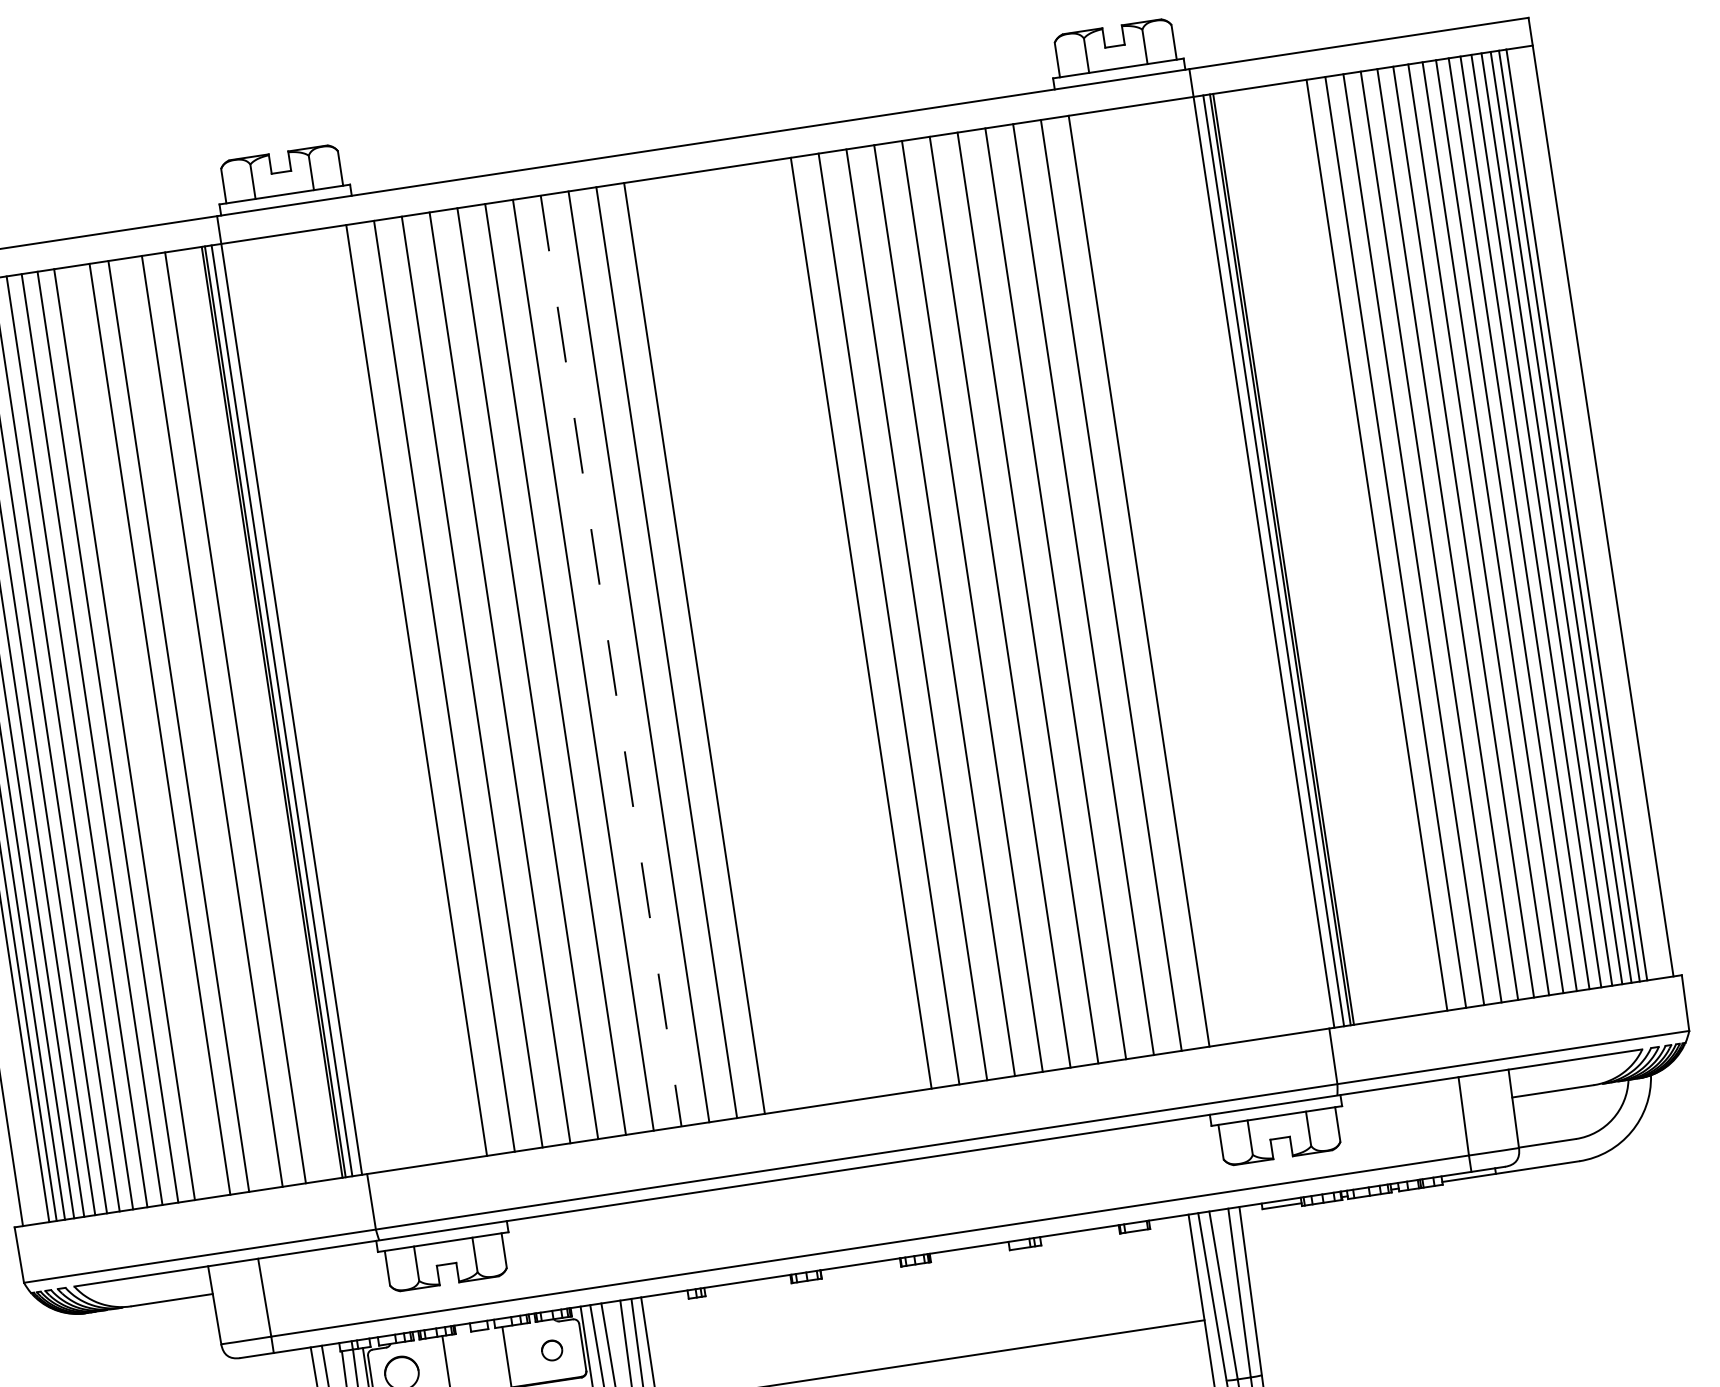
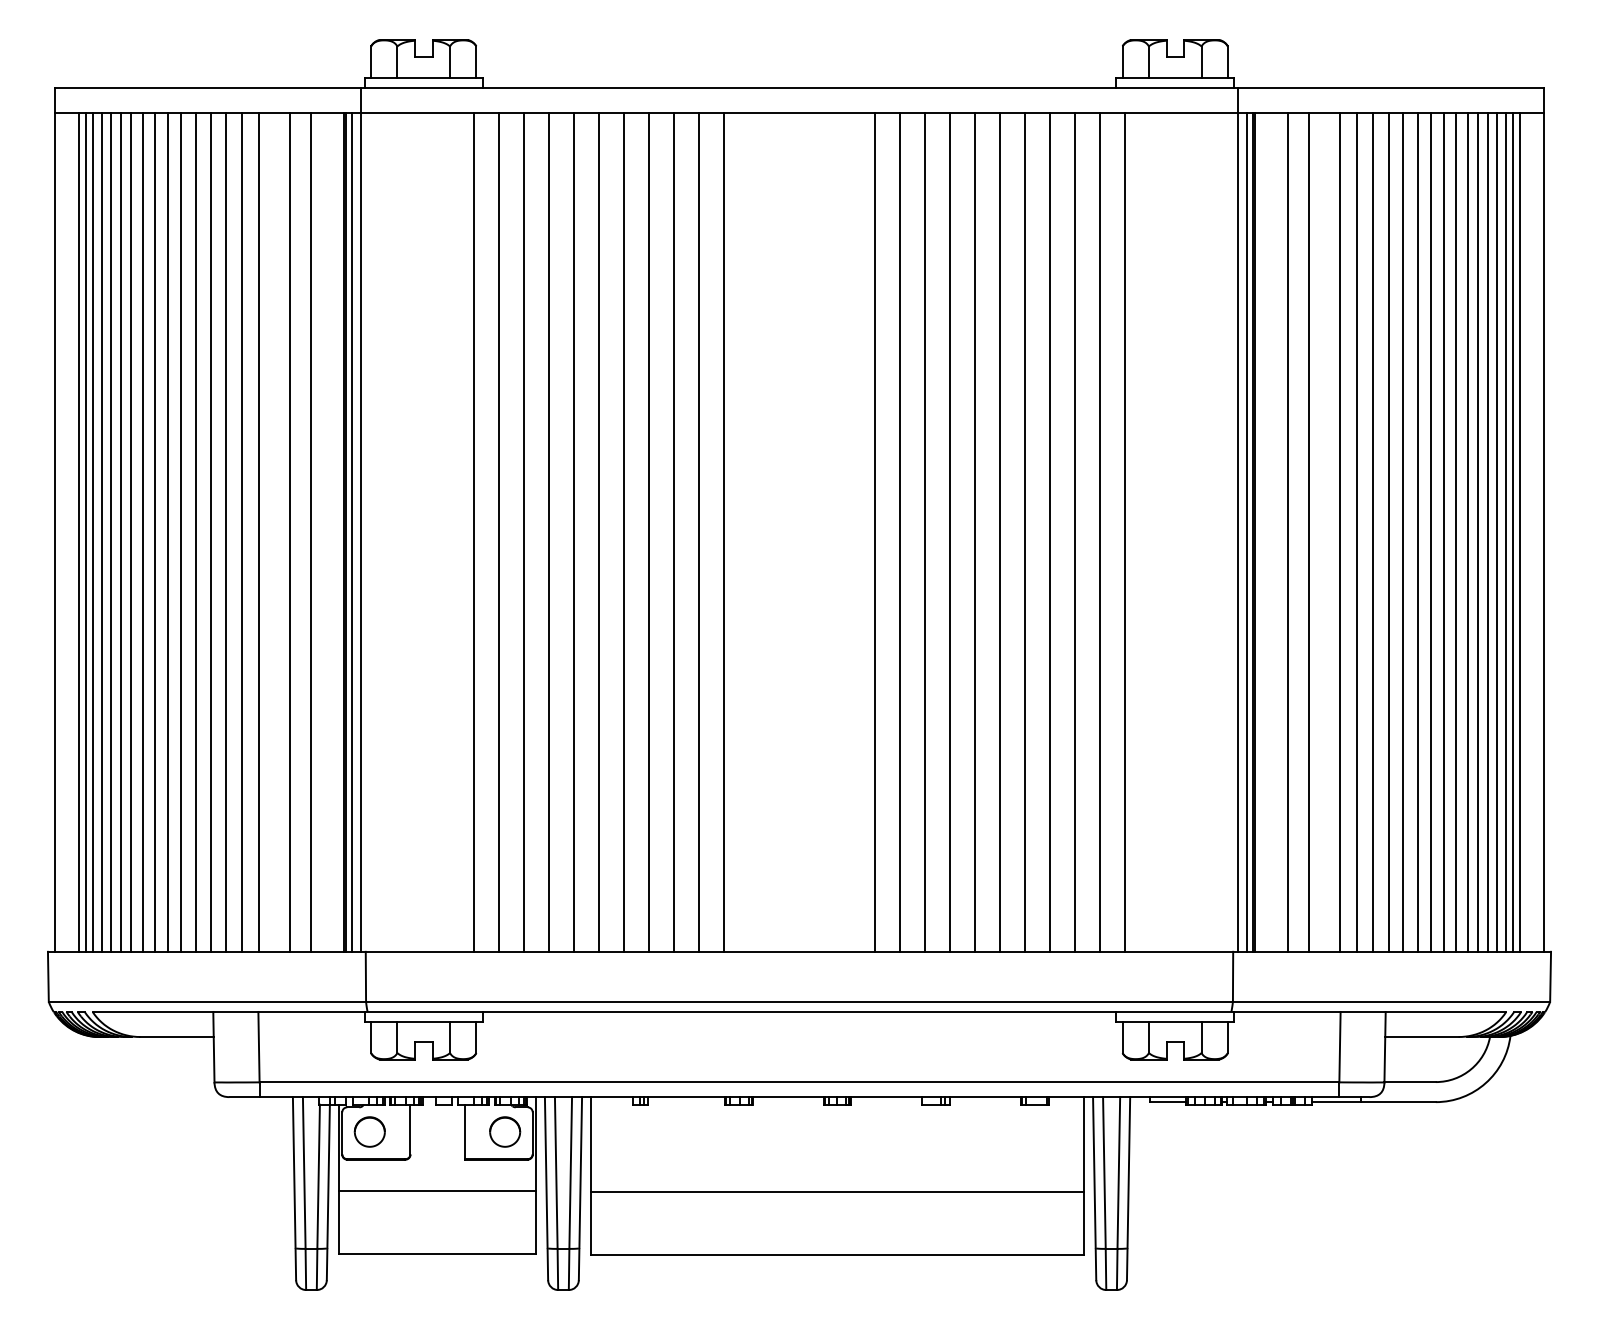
line: (1343, 549) -> (1309, 531), added
line: (1320, 553) -> (1288, 531), added
line: (611, 661) -> (649, 532), dashed -> solid
line: (142, 731) -> (226, 531), added
part: (552, 1349) -> (505, 1131), size x1.67

